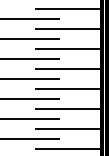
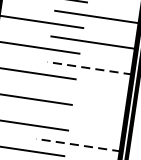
line: (68, 89) -> (89, 68), solid -> dashed
line: (68, 109) -> (85, 94), removed
line: (68, 129) -> (82, 120), removed
line: (68, 149) -> (78, 145), solid -> dashed

